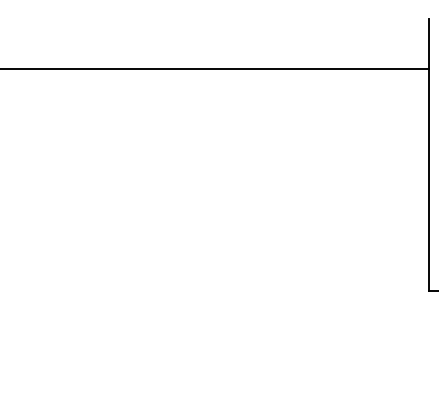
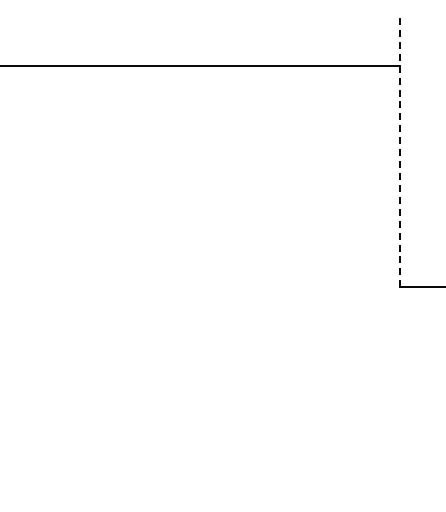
line: (428, 155) -> (399, 151), solid -> dashed

